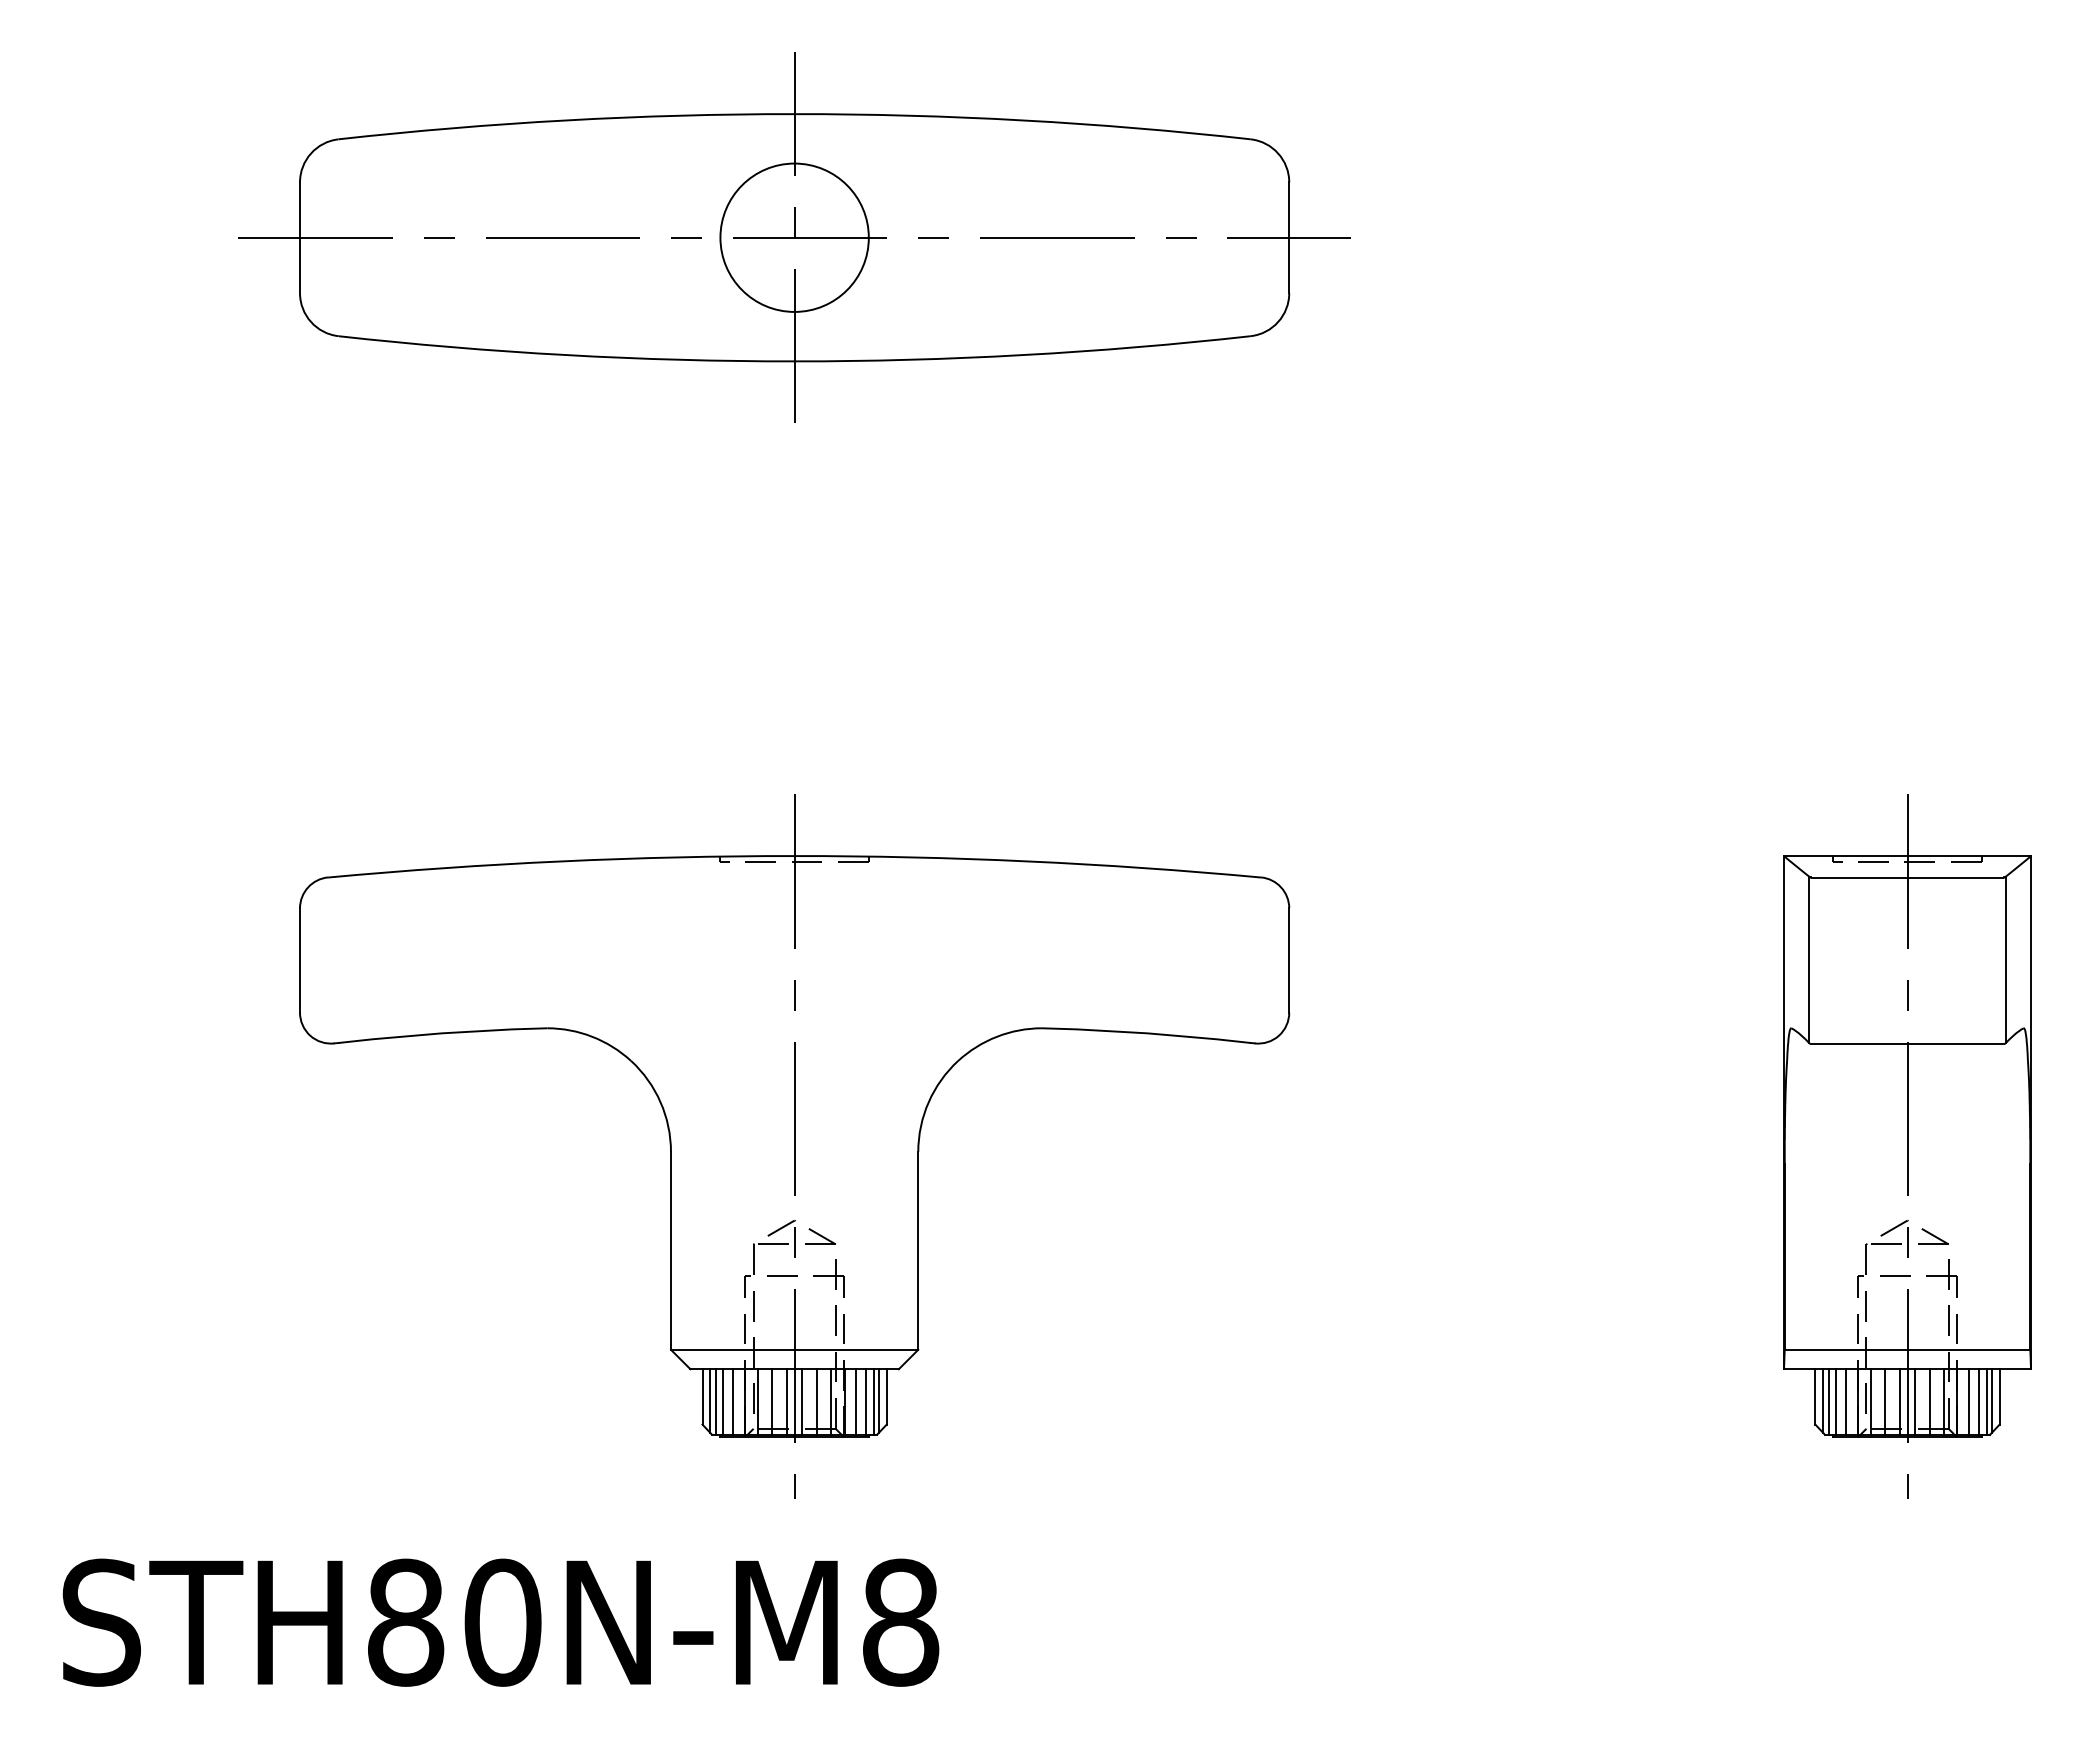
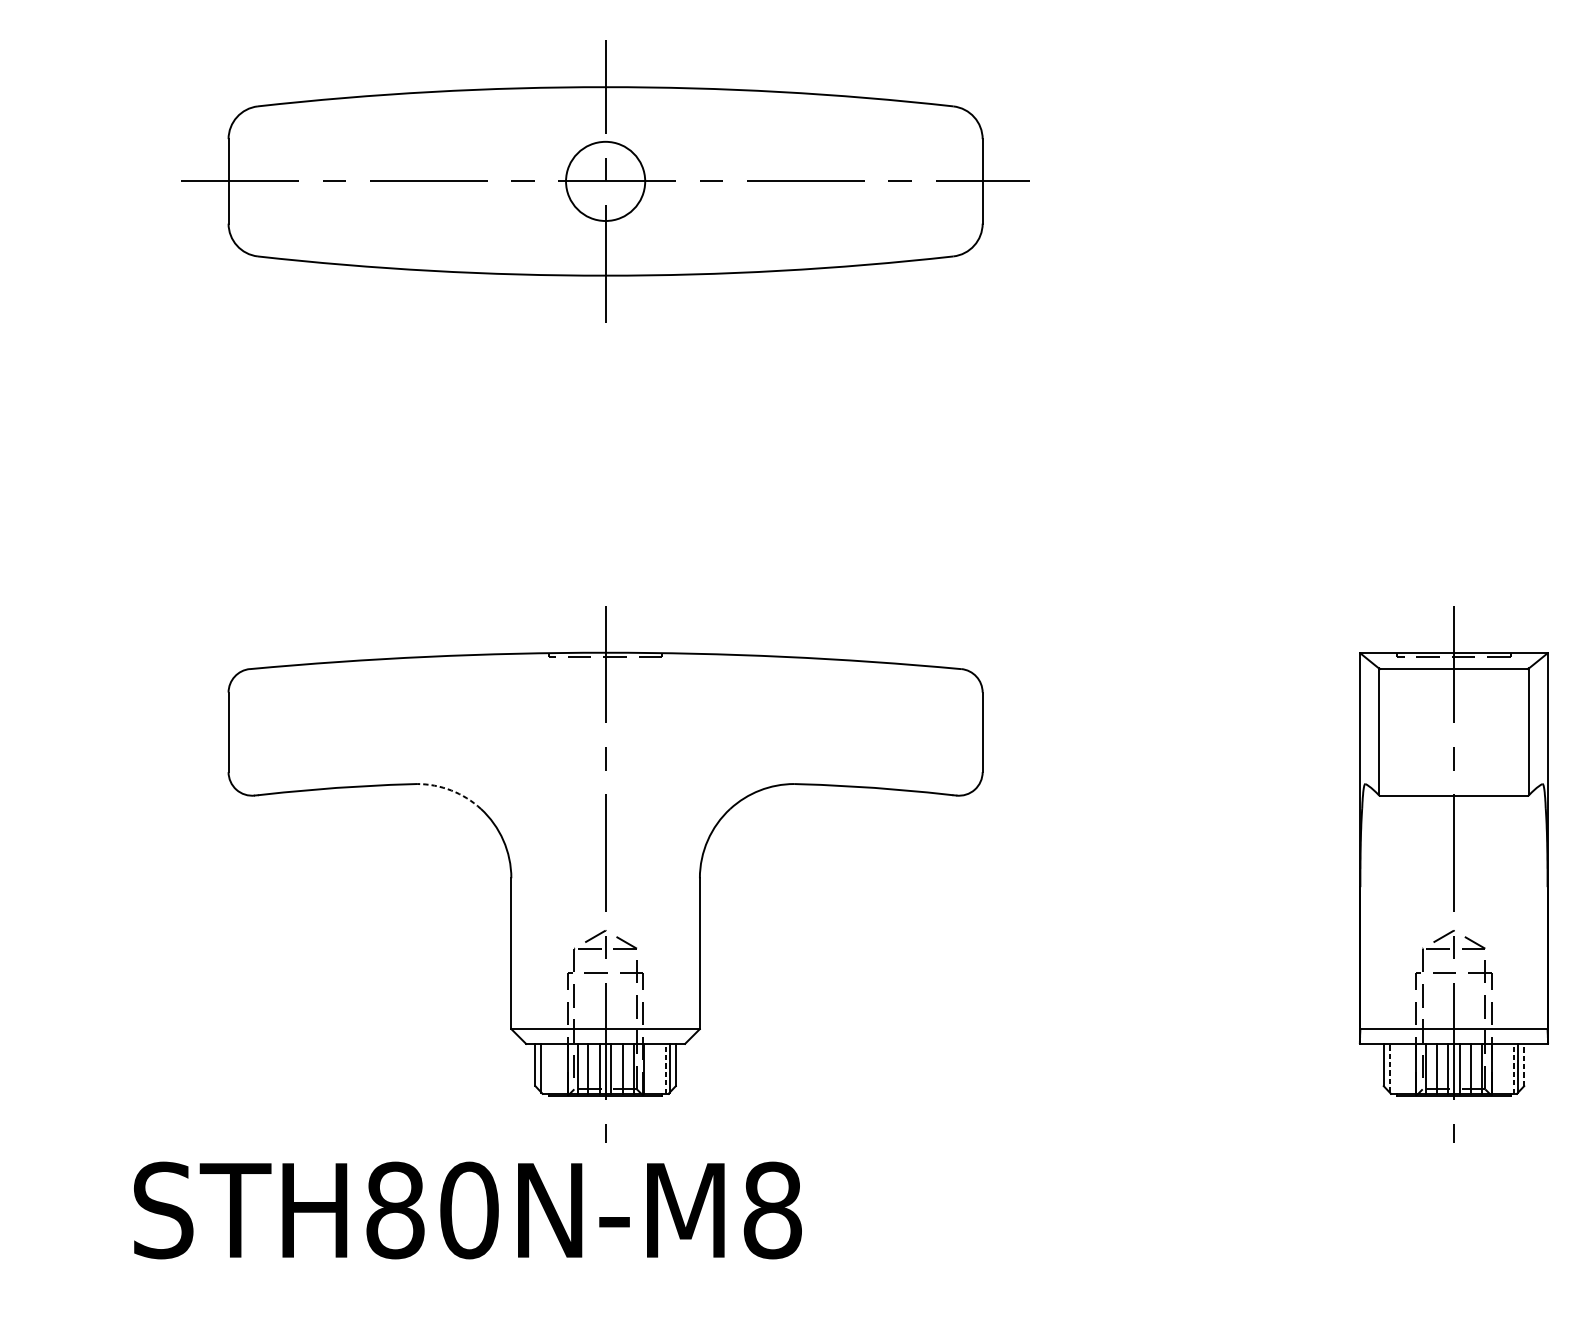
circle: (794, 237) -> (605, 181), size x0.7
arc: (592, 1036) -> (451, 790), solid -> dashed
line: (1999, 1396) -> (1524, 1064), solid -> dashed
line: (715, 1401) -> (545, 1068), removed
line: (723, 1401) -> (551, 1068), removed
line: (732, 1401) -> (558, 1068), removed
line: (856, 1401) -> (652, 1068), removed
line: (866, 1401) -> (660, 1068), removed
line: (873, 1401) -> (665, 1068), solid -> dashed
line: (1823, 1401) -> (1389, 1068), solid -> dashed
line: (1828, 1401) -> (1393, 1068), removed
line: (1836, 1401) -> (1399, 1068), removed
line: (1845, 1401) -> (1406, 1068), removed
line: (1969, 1401) -> (1501, 1068), removed
line: (1978, 1401) -> (1508, 1068), removed
line: (1986, 1401) -> (1514, 1068), solid -> dashed
text: (500, 1622) -> (467, 1210), moved

